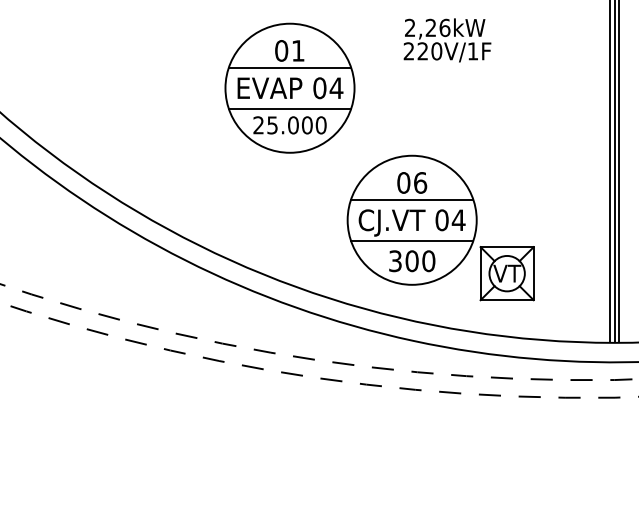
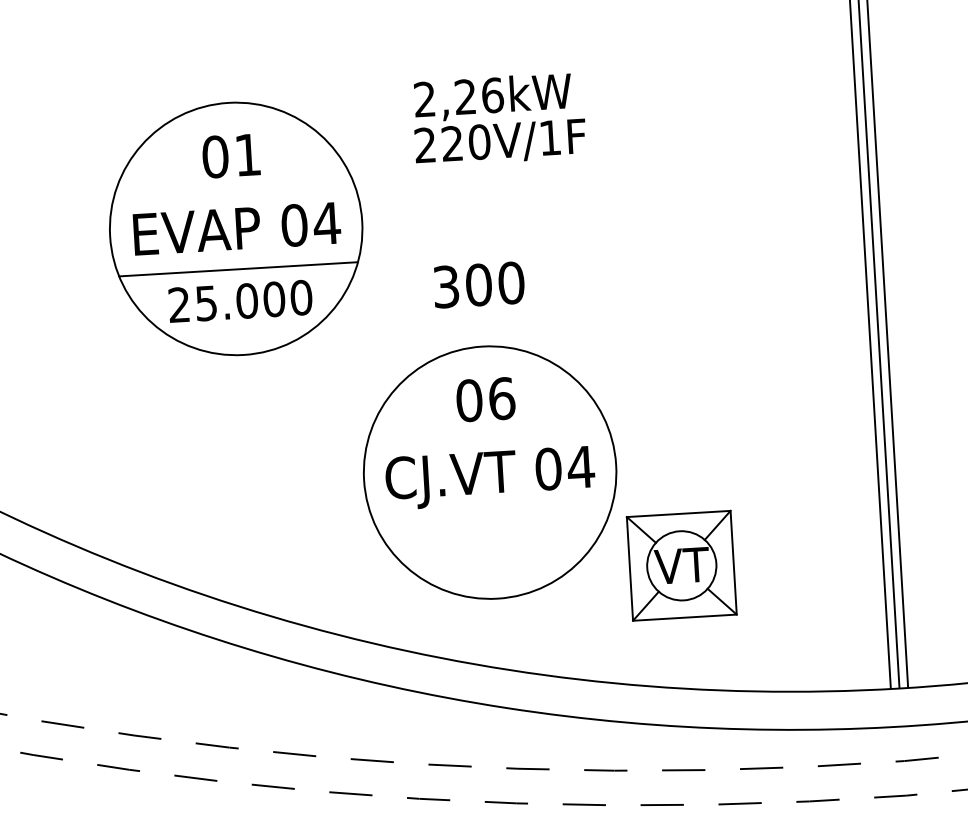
text: (447, 40) -> (499, 119), moved
line: (289, 67) -> (232, 188), removed
line: (412, 199) -> (488, 431), removed
line: (412, 240) -> (493, 512), removed
text: (412, 261) -> (479, 285), moved

